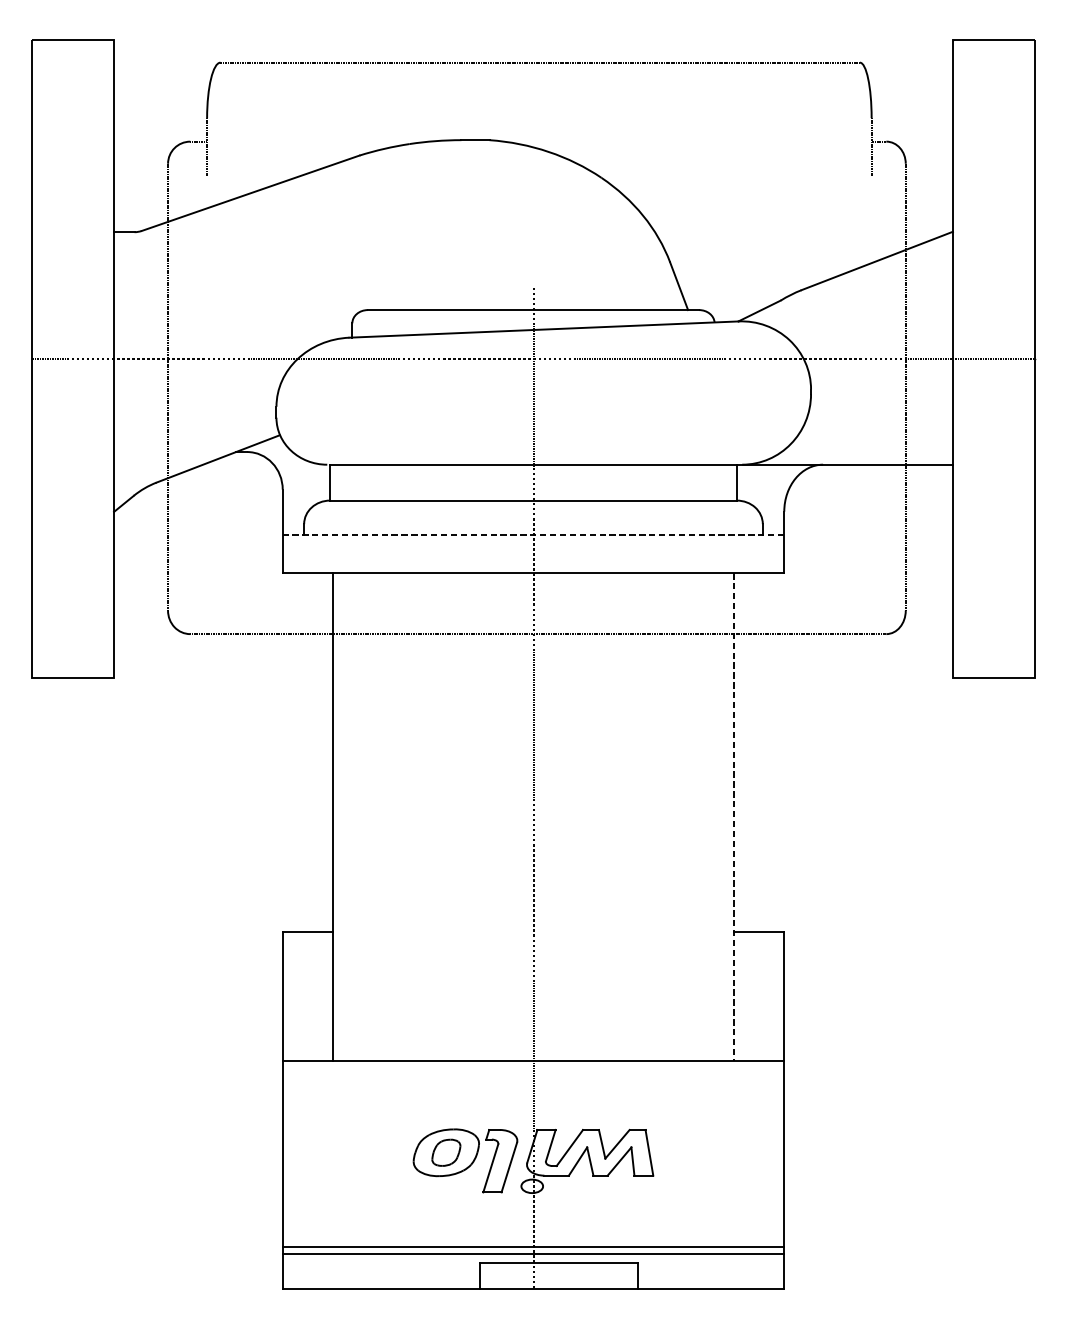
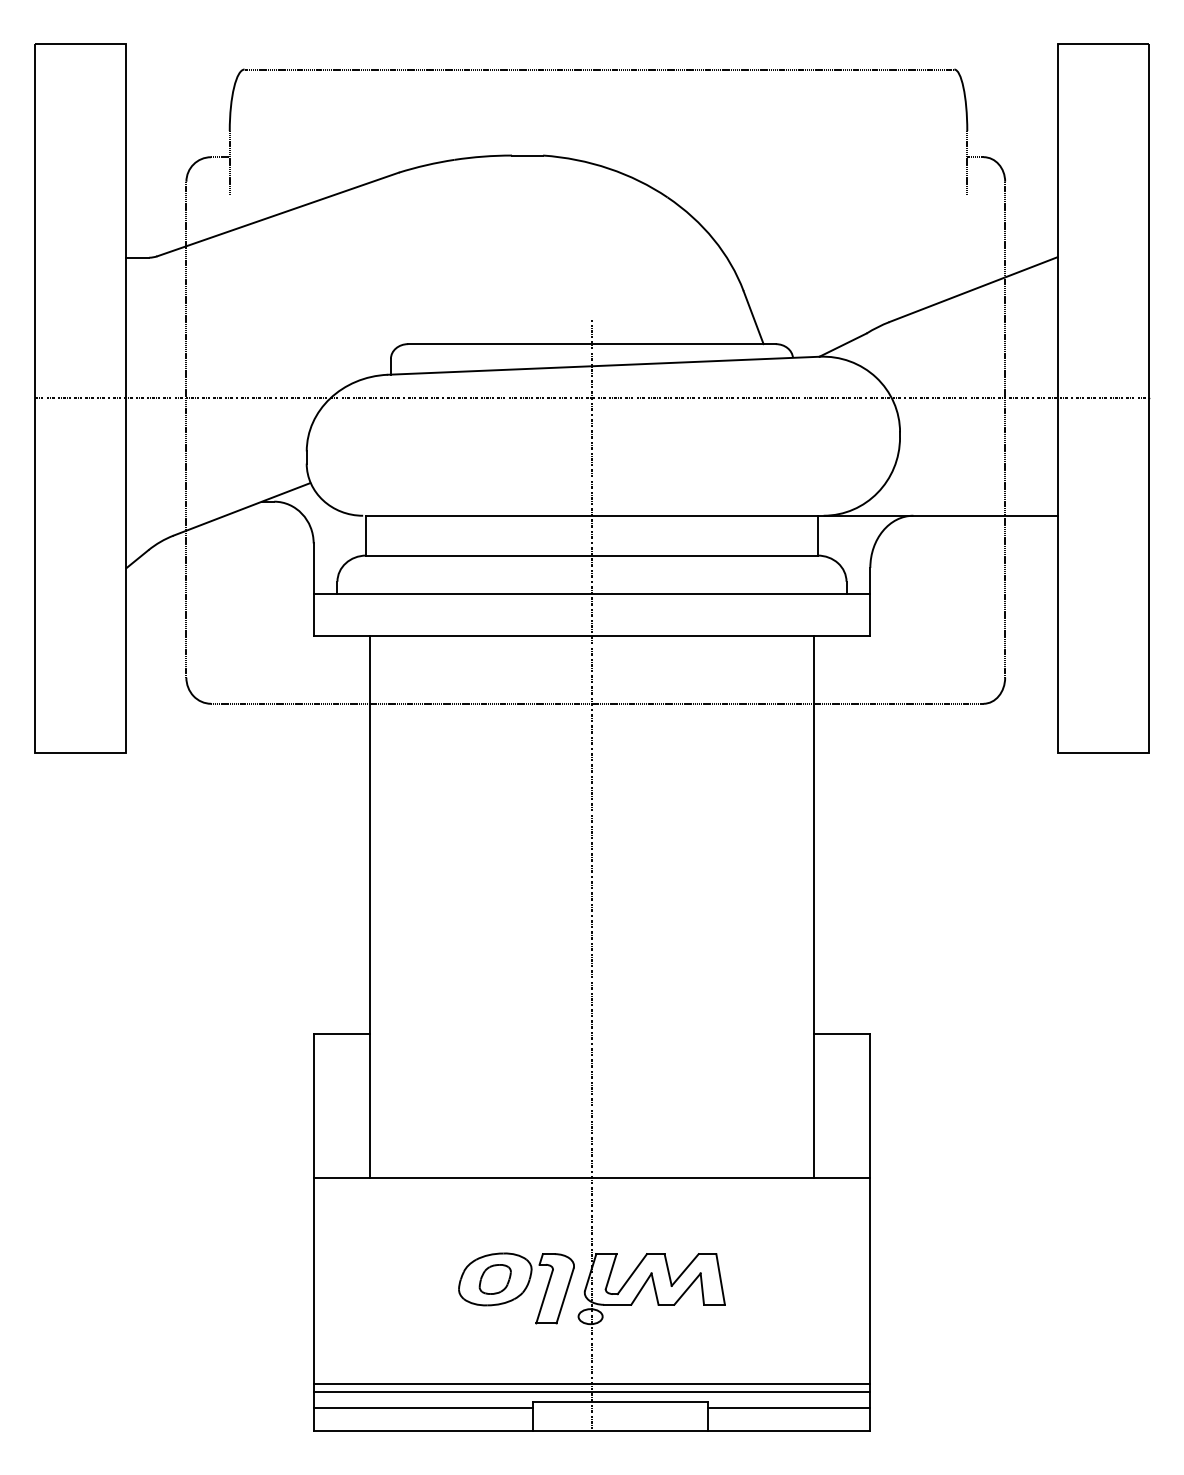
line: (533, 535) -> (591, 594), dashed -> solid
line: (733, 816) -> (814, 906), dashed -> solid
line: (380, 1269) -> (422, 1408), added
line: (711, 1269) -> (789, 1408), added

